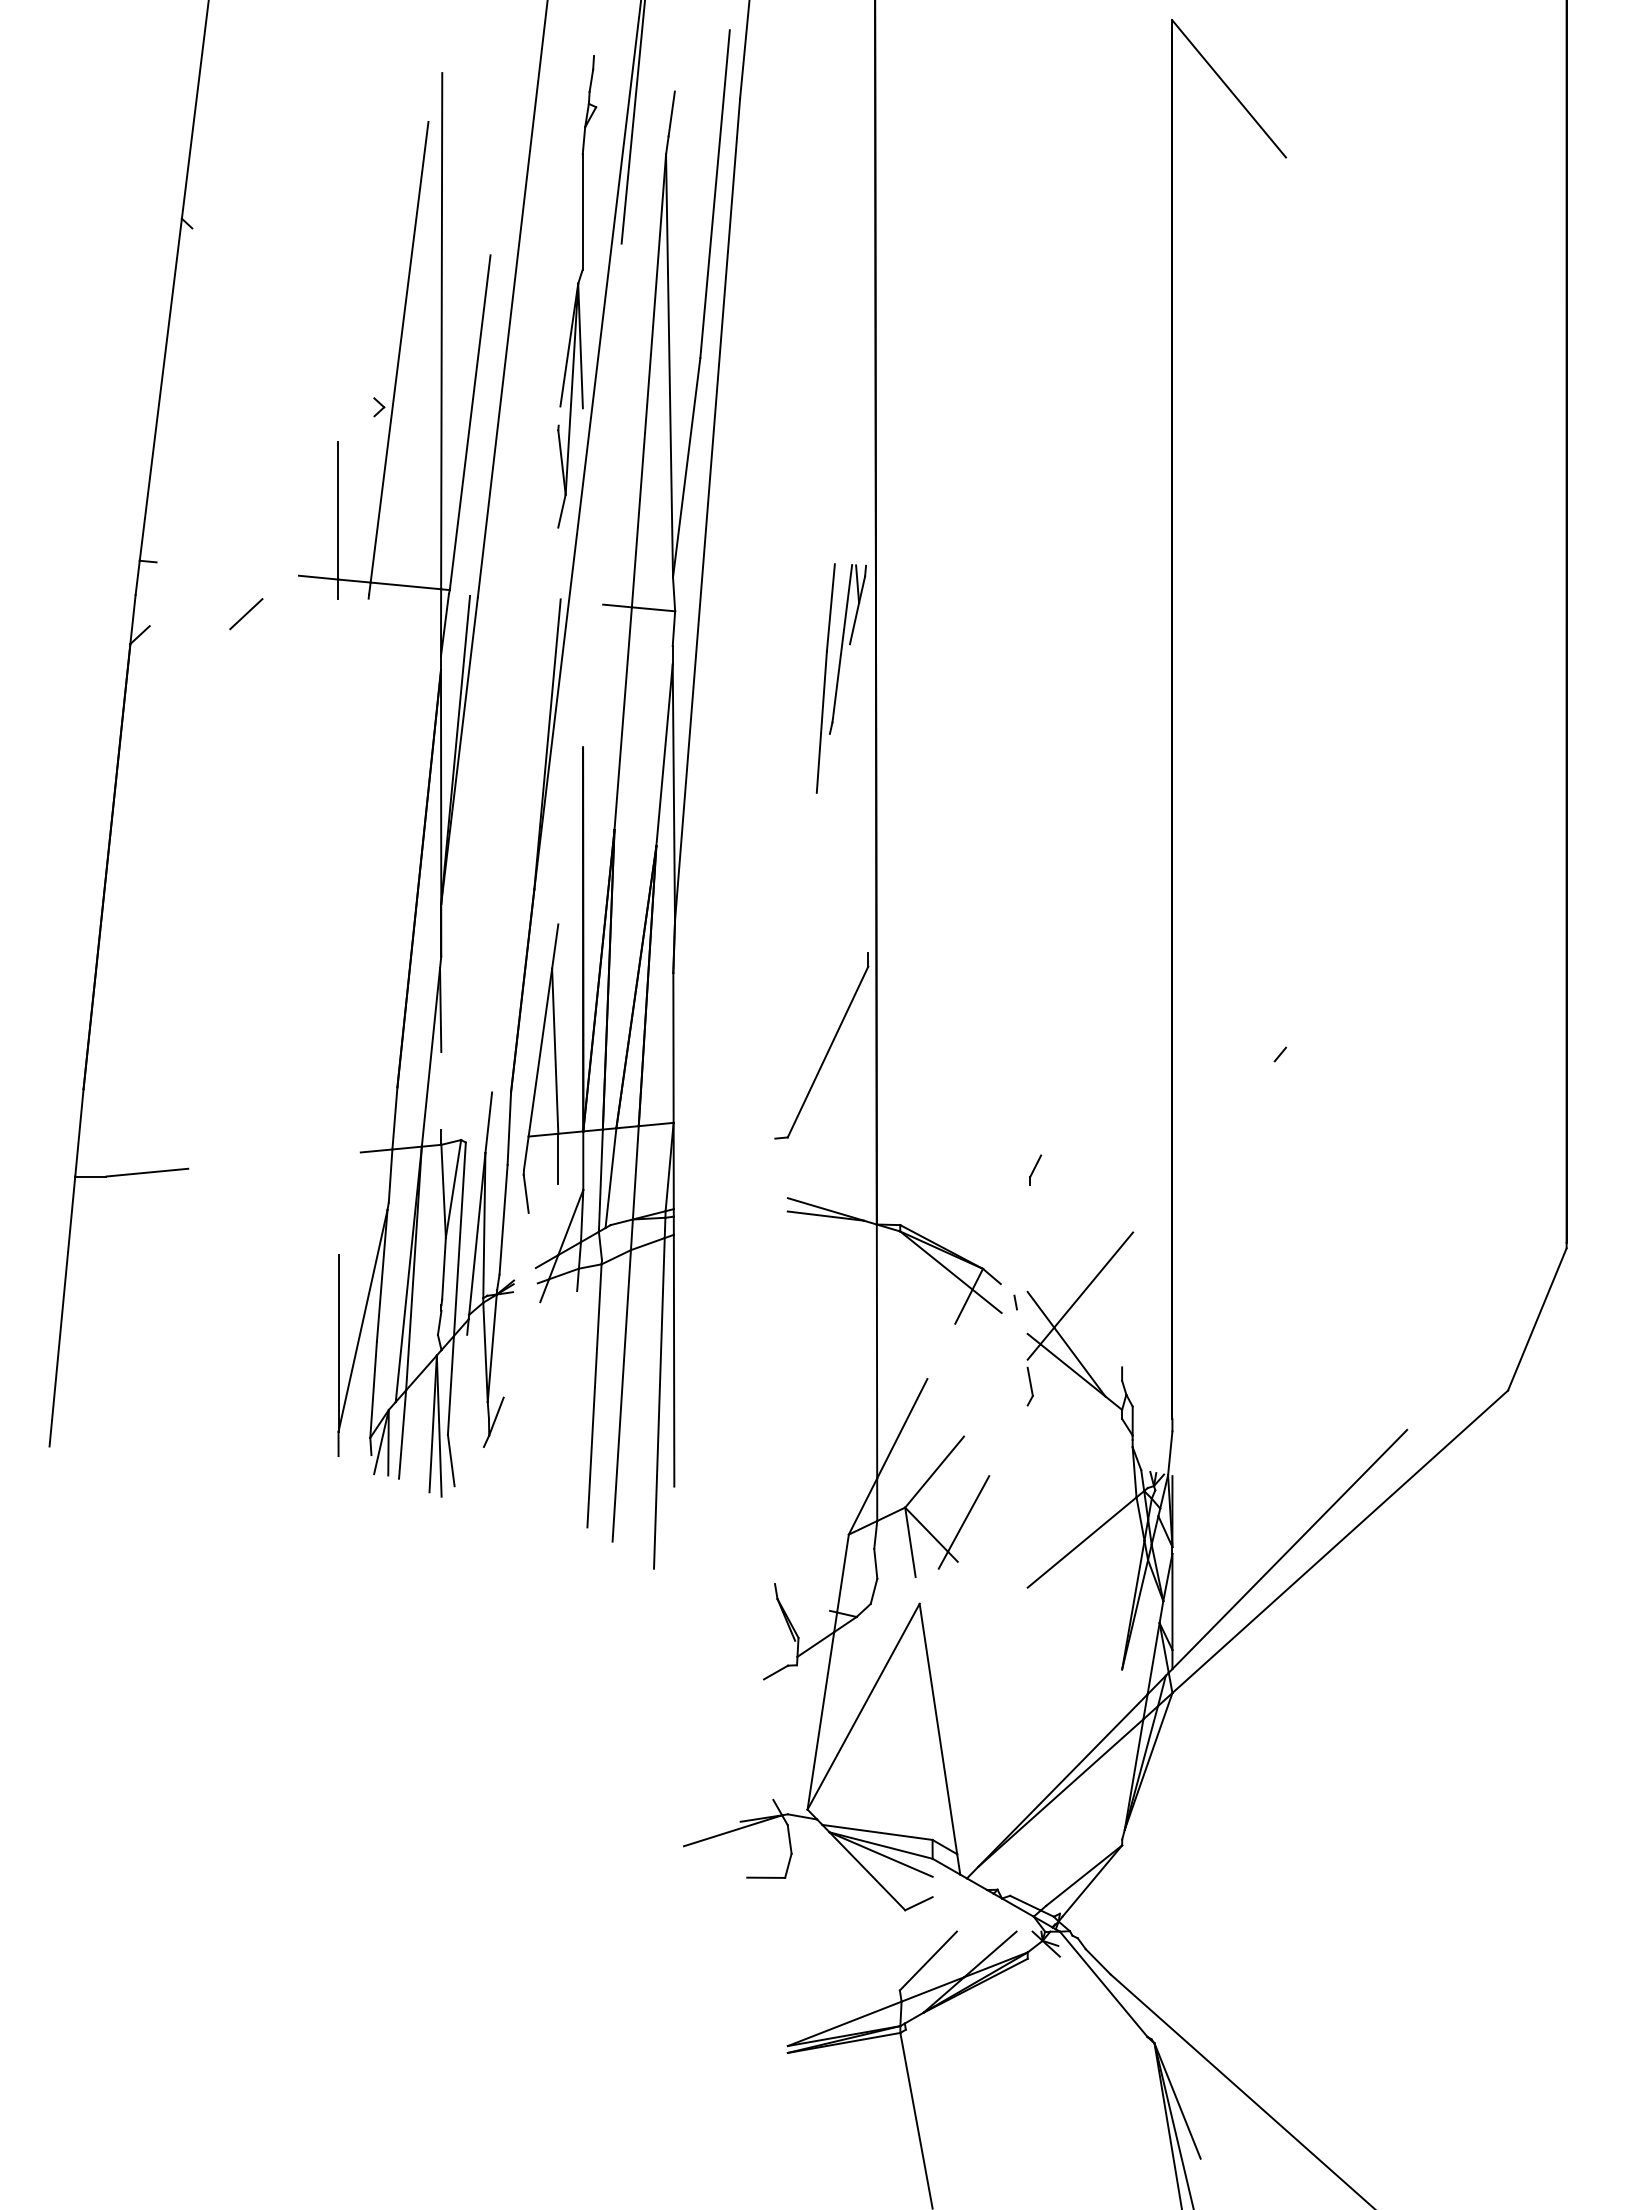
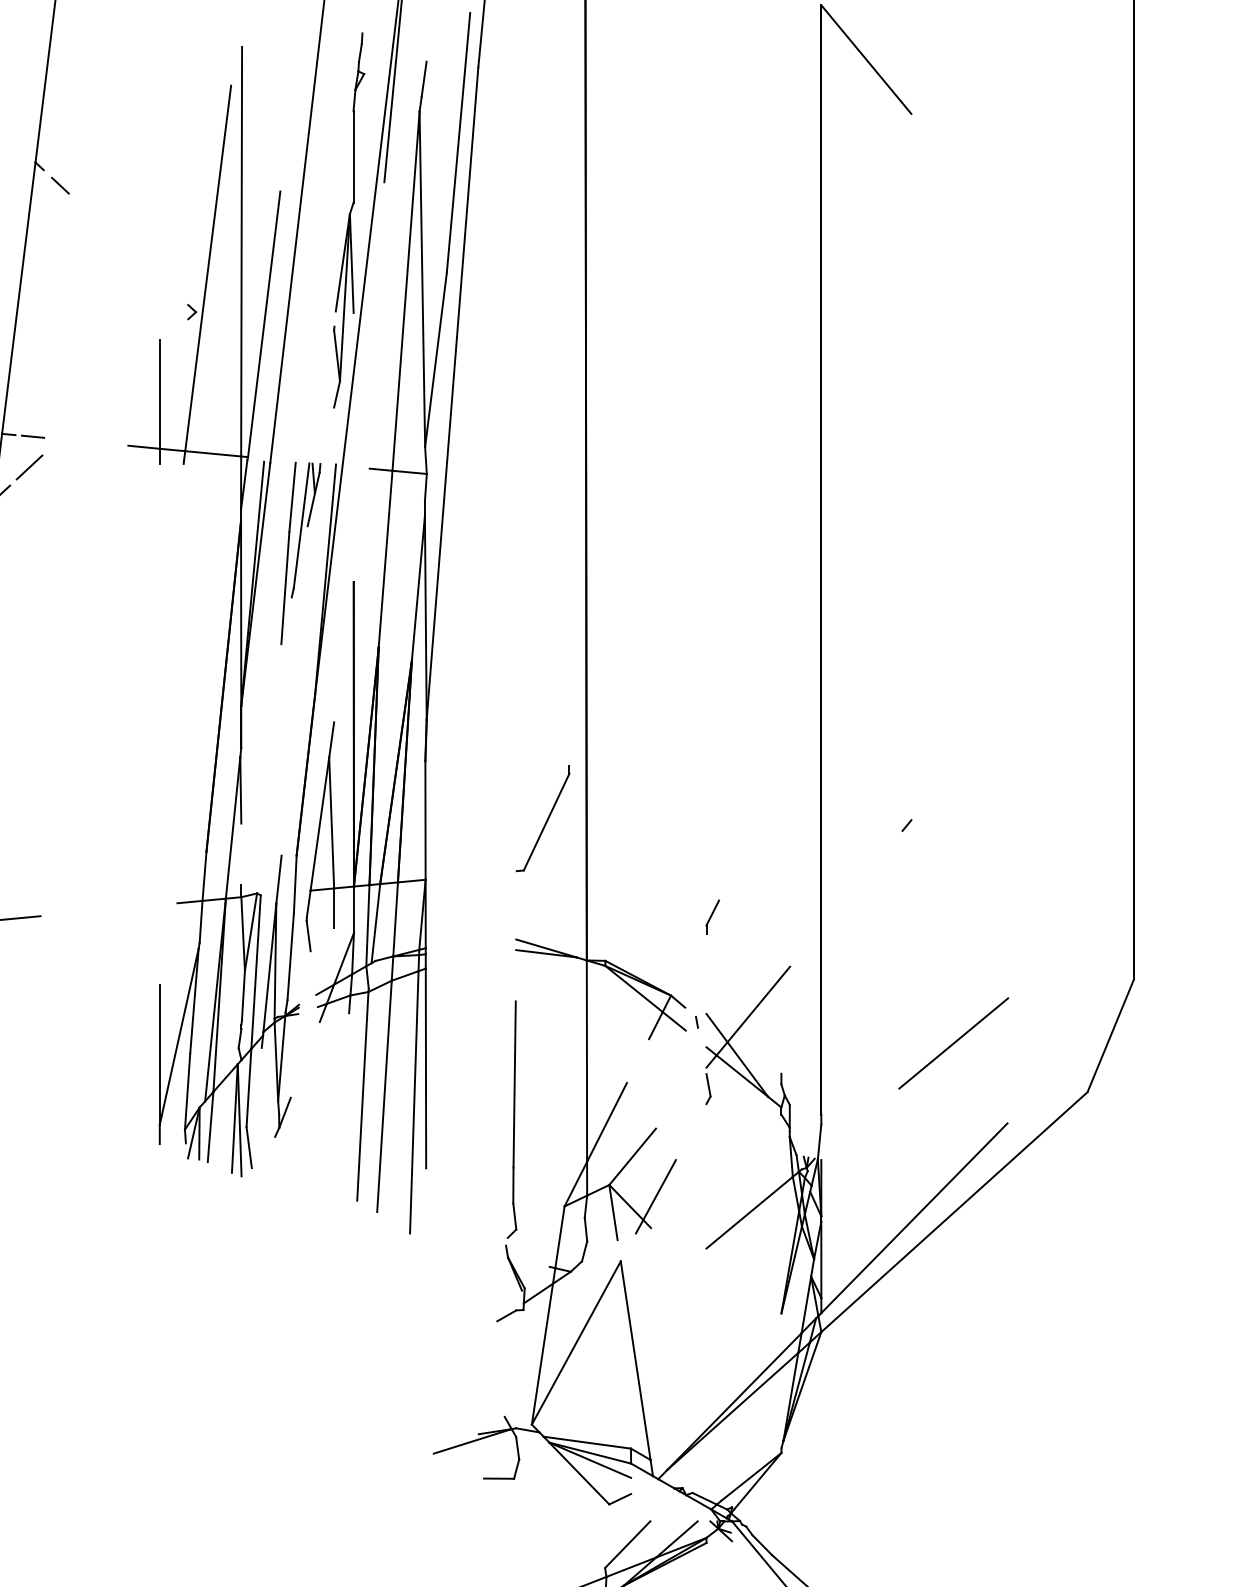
line: (212, 247) -> (59, 185), added
line: (178, 564) -> (32, 436), added
line: (246, 614) -> (29, 467), moved
part: (840, 678) -> (300, 553), moved
part: (821, 1045) -> (542, 818), size x0.71
part: (1035, 1170) -> (712, 917), size x1.43
line: (1338, 1329) -> (953, 1043), added
part: (782, 1425) -> (511, 1119), added

